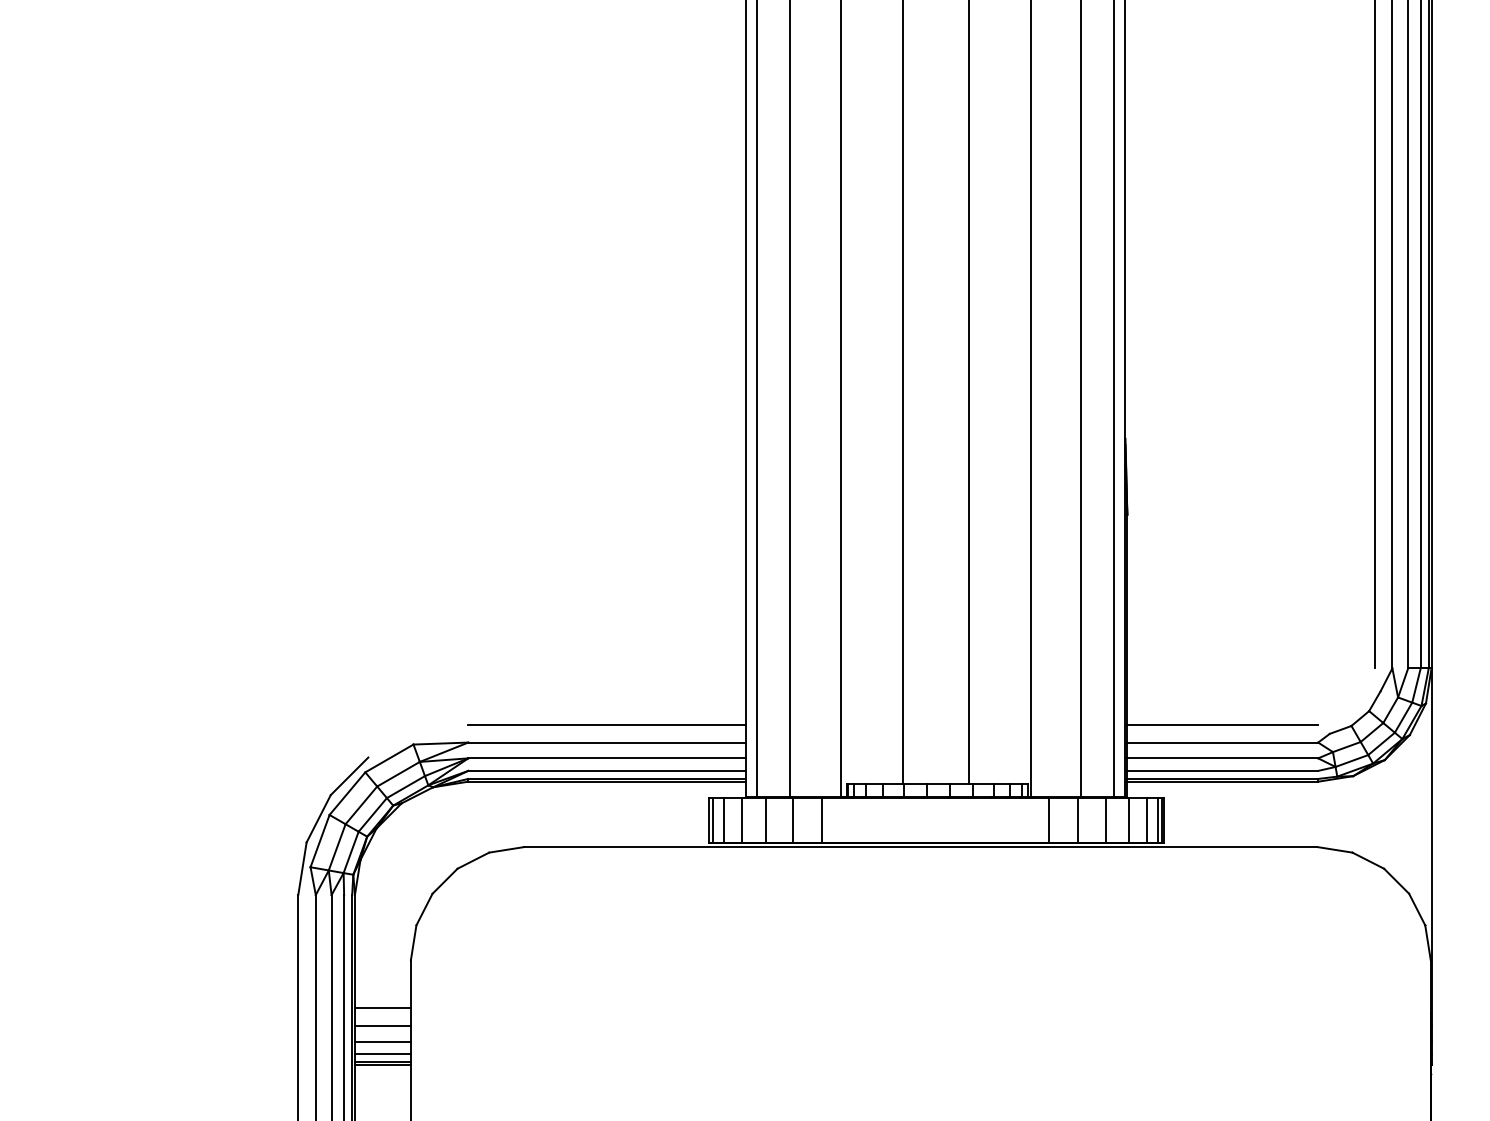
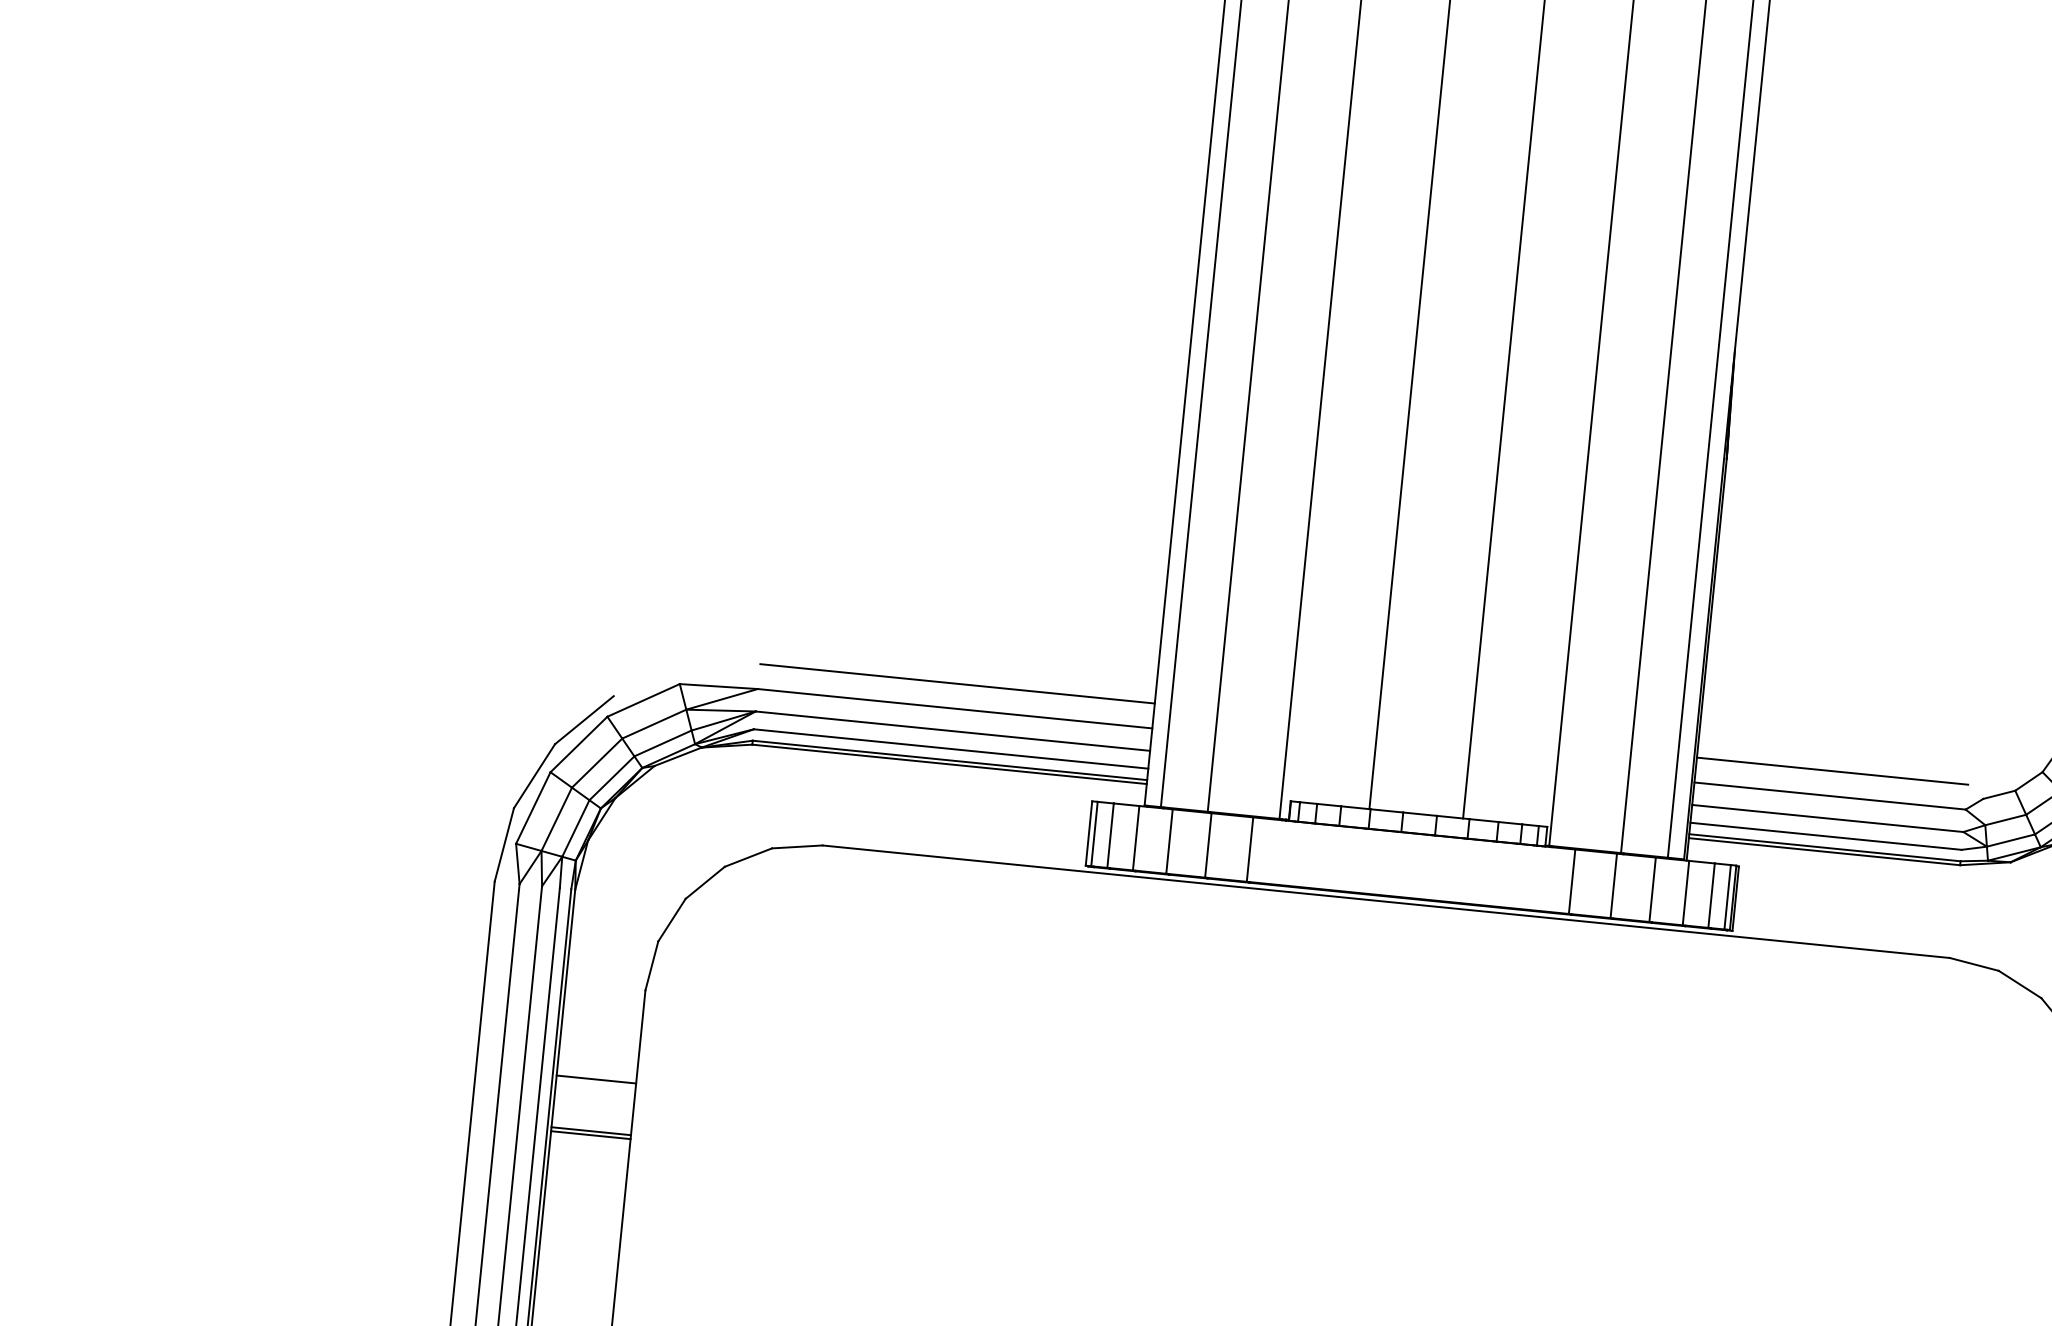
line: (382, 1008) -> (598, 1054), removed
line: (382, 1041) -> (593, 1101), removed
line: (382, 1054) -> (591, 1120), removed

